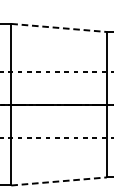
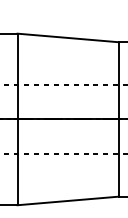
line: (59, 27) -> (68, 37), dashed -> solid
line: (59, 181) -> (68, 200), dashed -> solid

